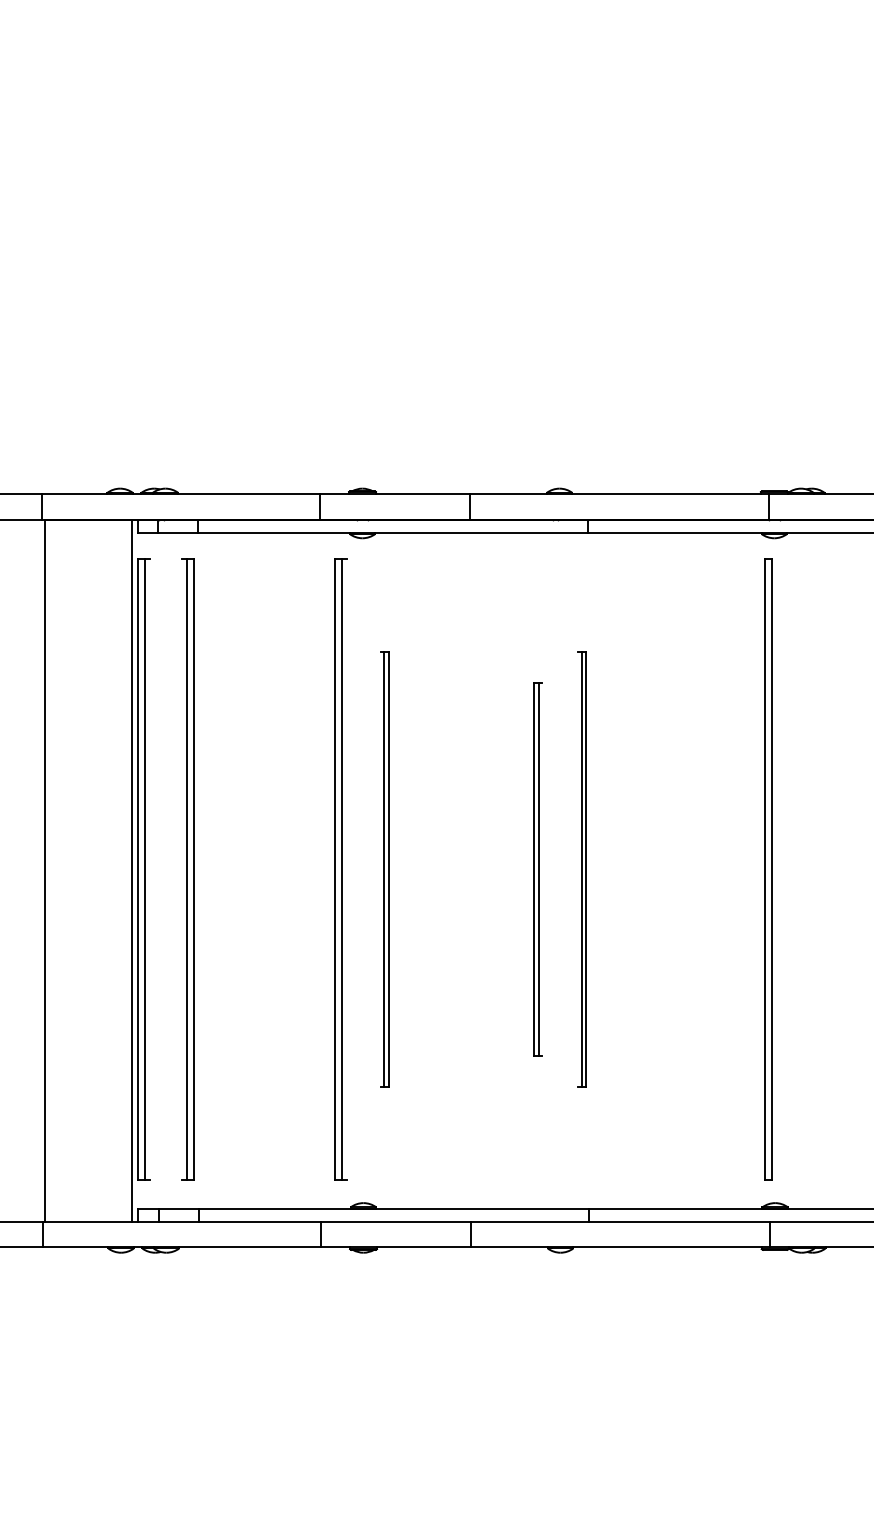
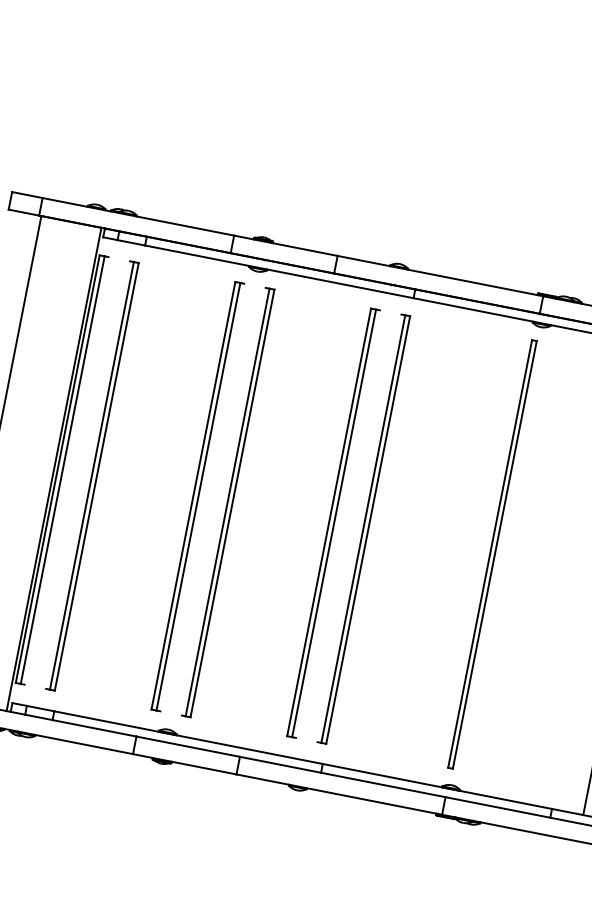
part: (384, 869) -> (227, 502), size x1.43
part: (537, 869) -> (333, 523), size x1.67
part: (581, 869) -> (363, 529), size x1.43

